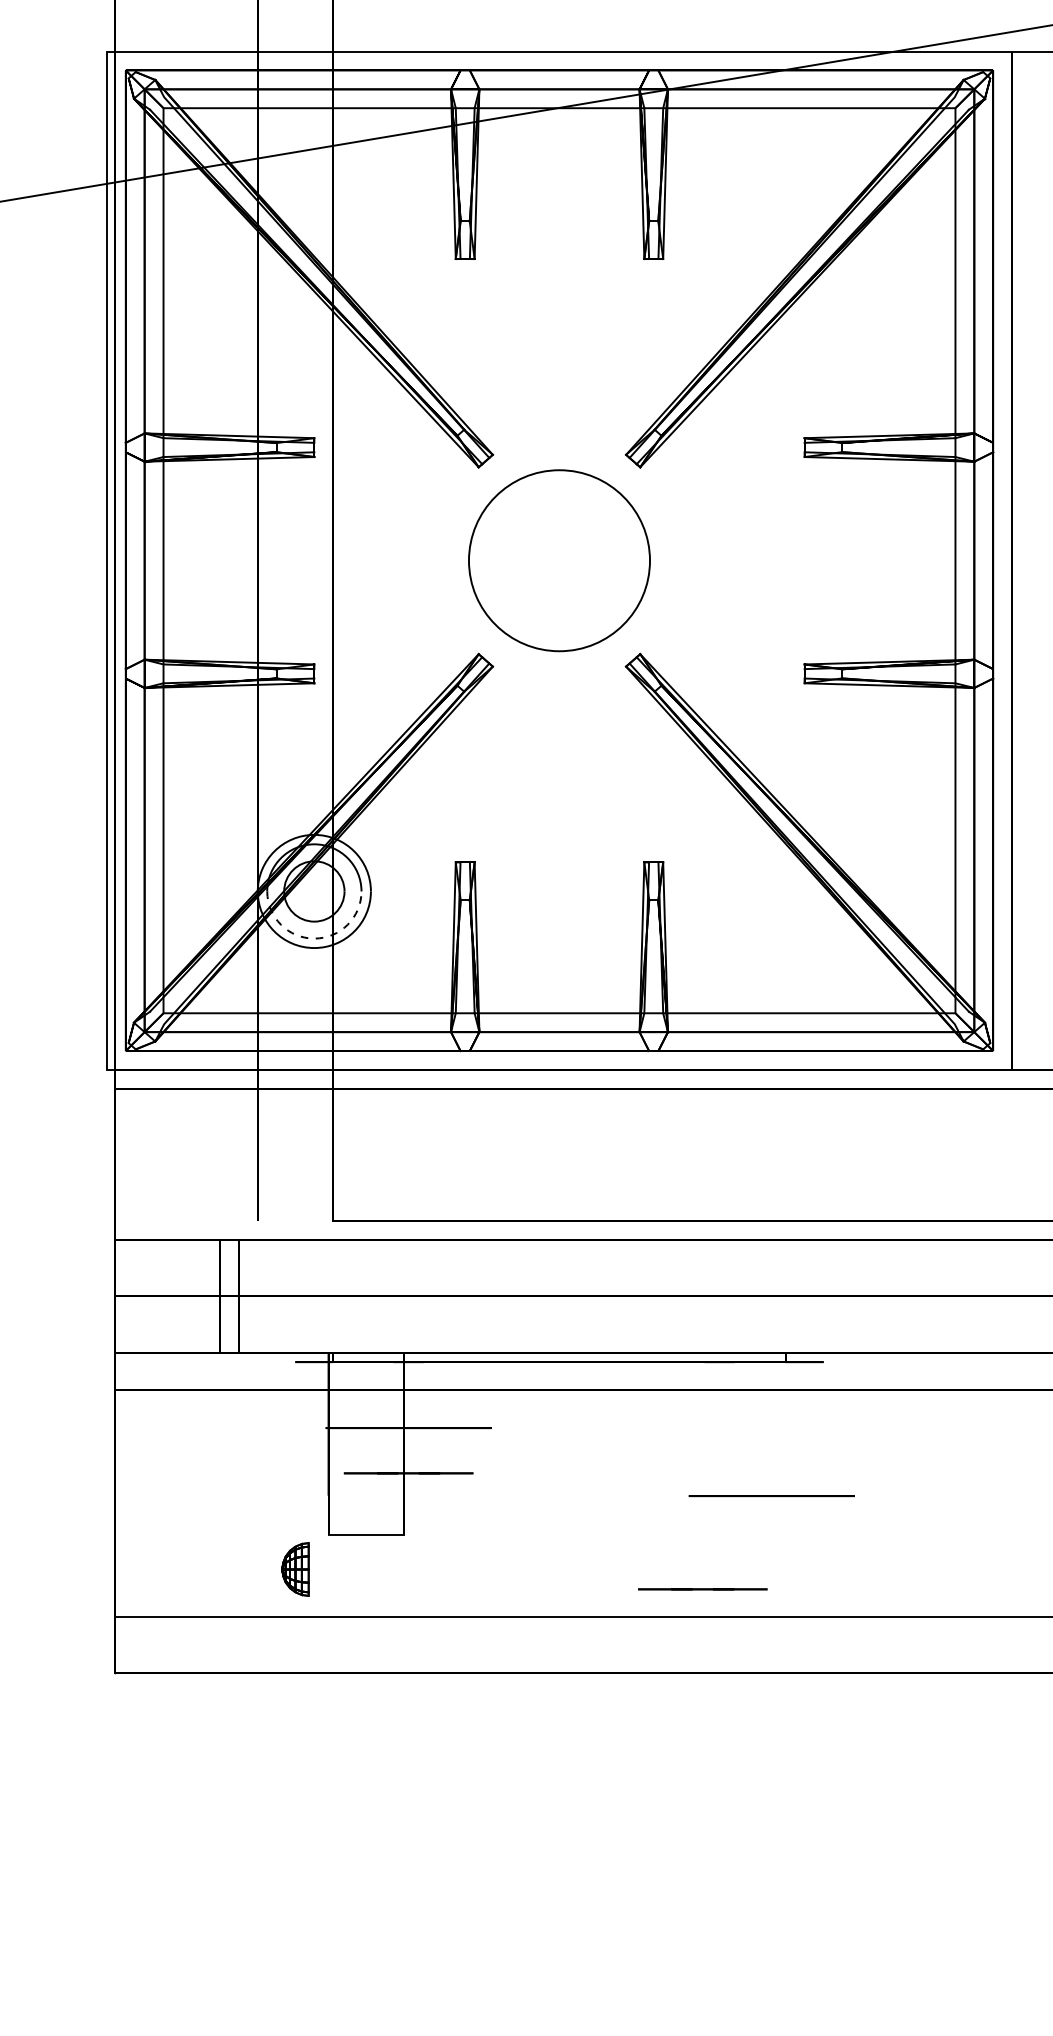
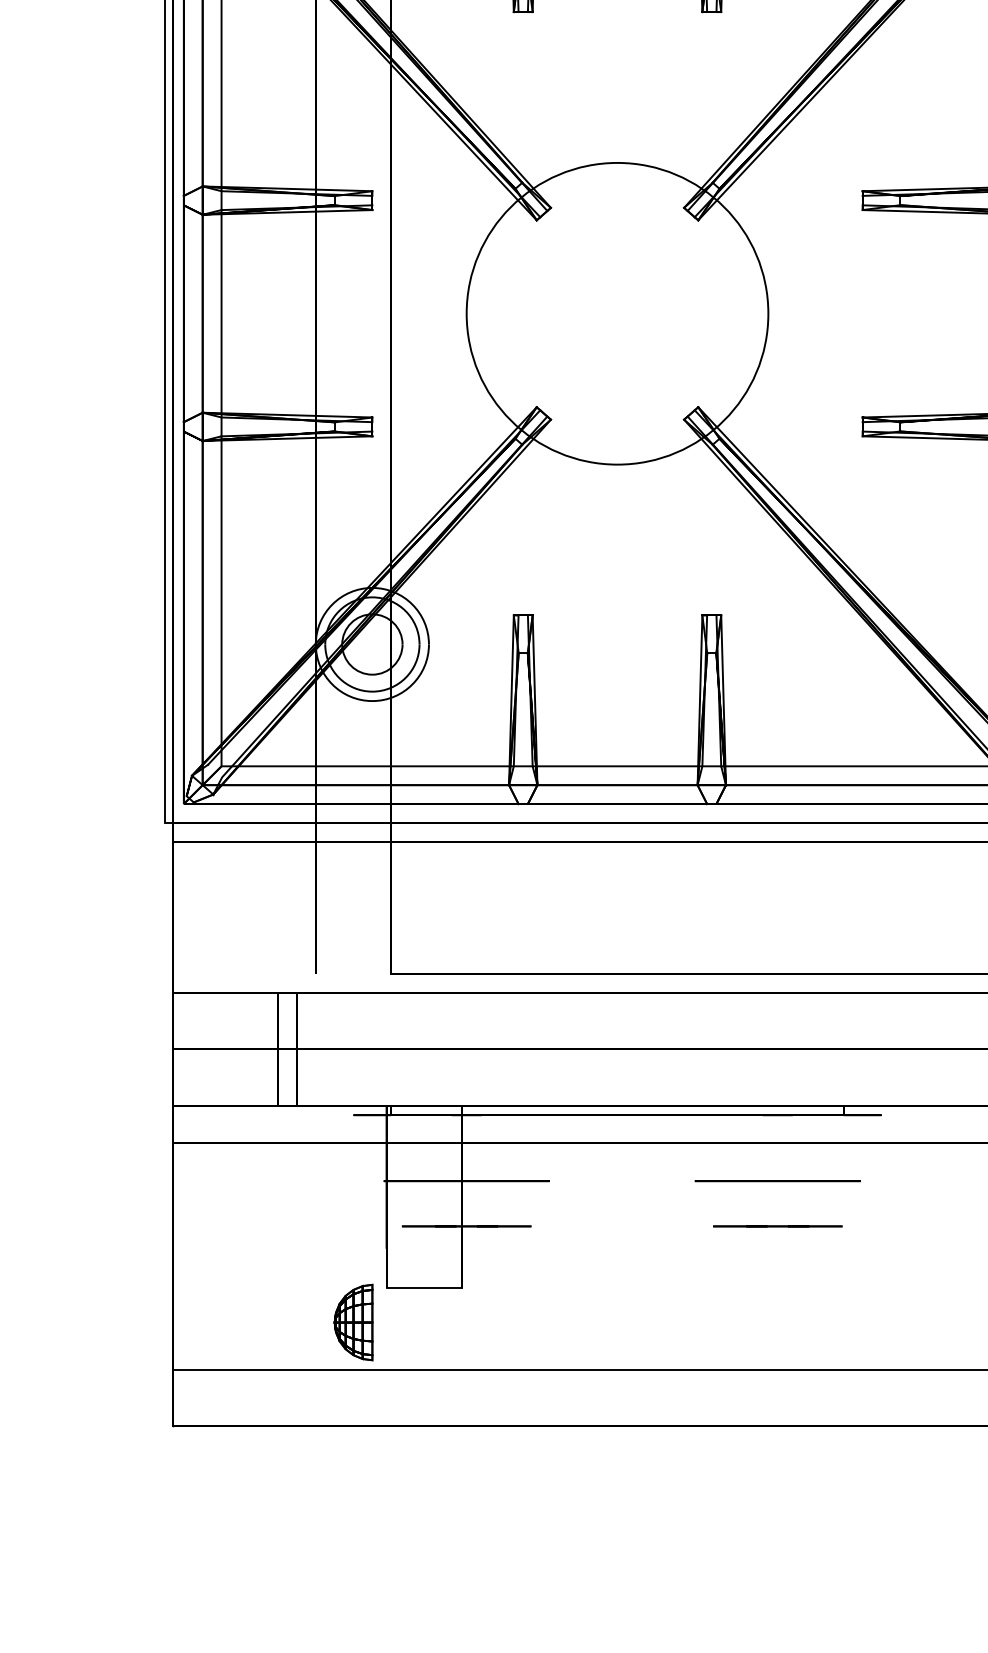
circle: (559, 560) -> (617, 313), size x1.67
arc: (314, 938) -> (372, 691), dashed -> solid
circle: (771, 1496) -> (777, 1181), moved
part: (295, 1569) -> (353, 1322), size x1.43
line: (702, 1589) -> (777, 1226), moved

